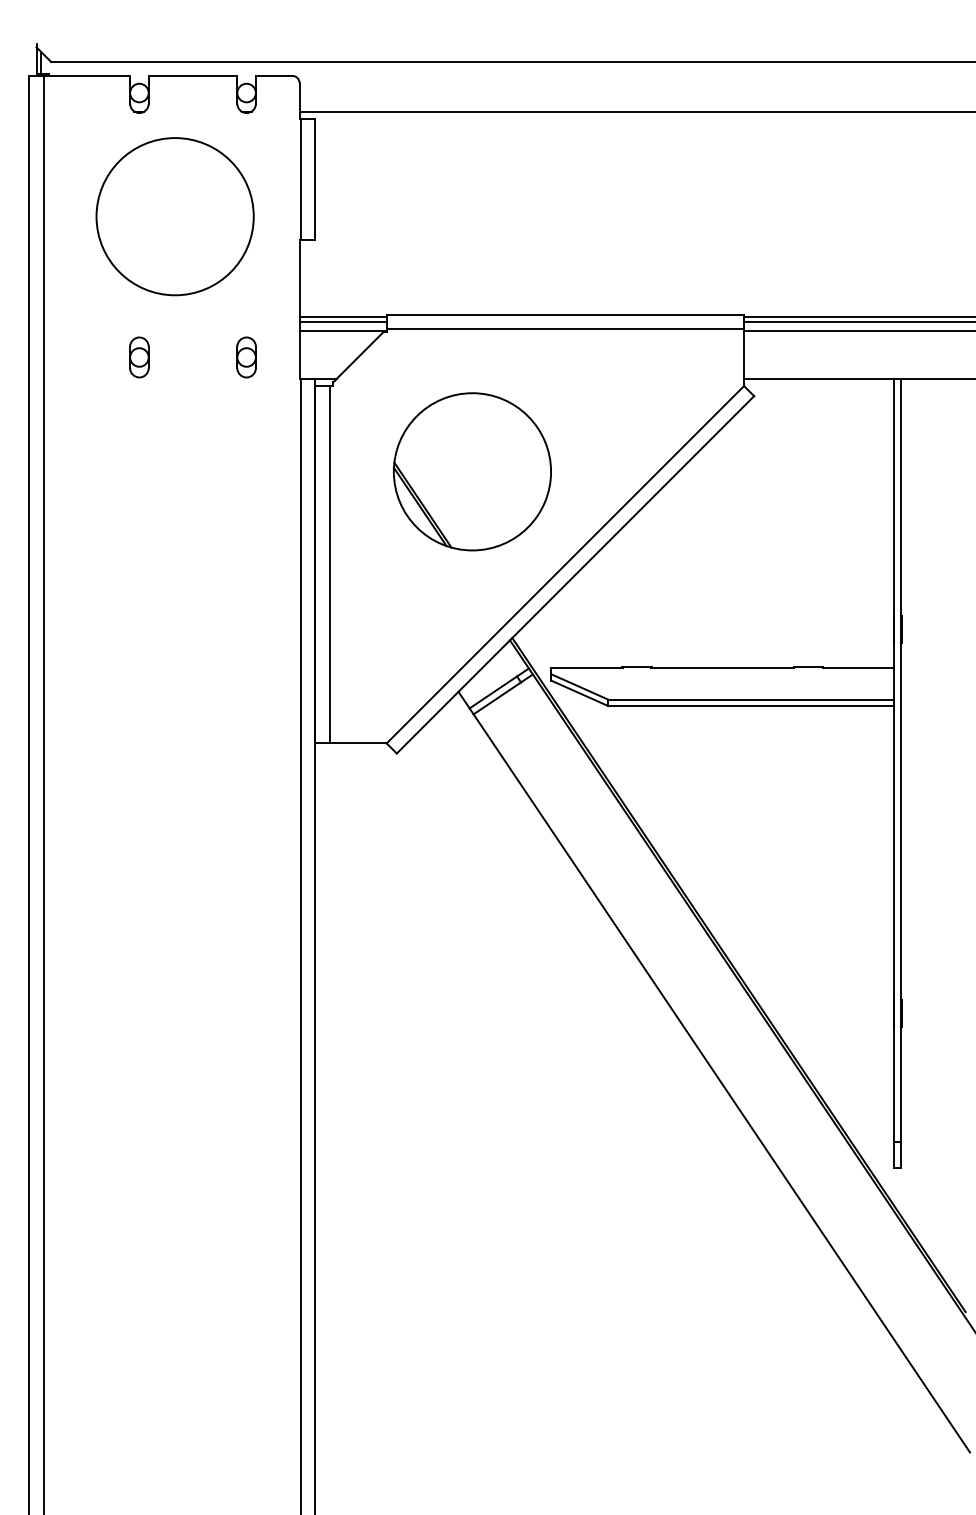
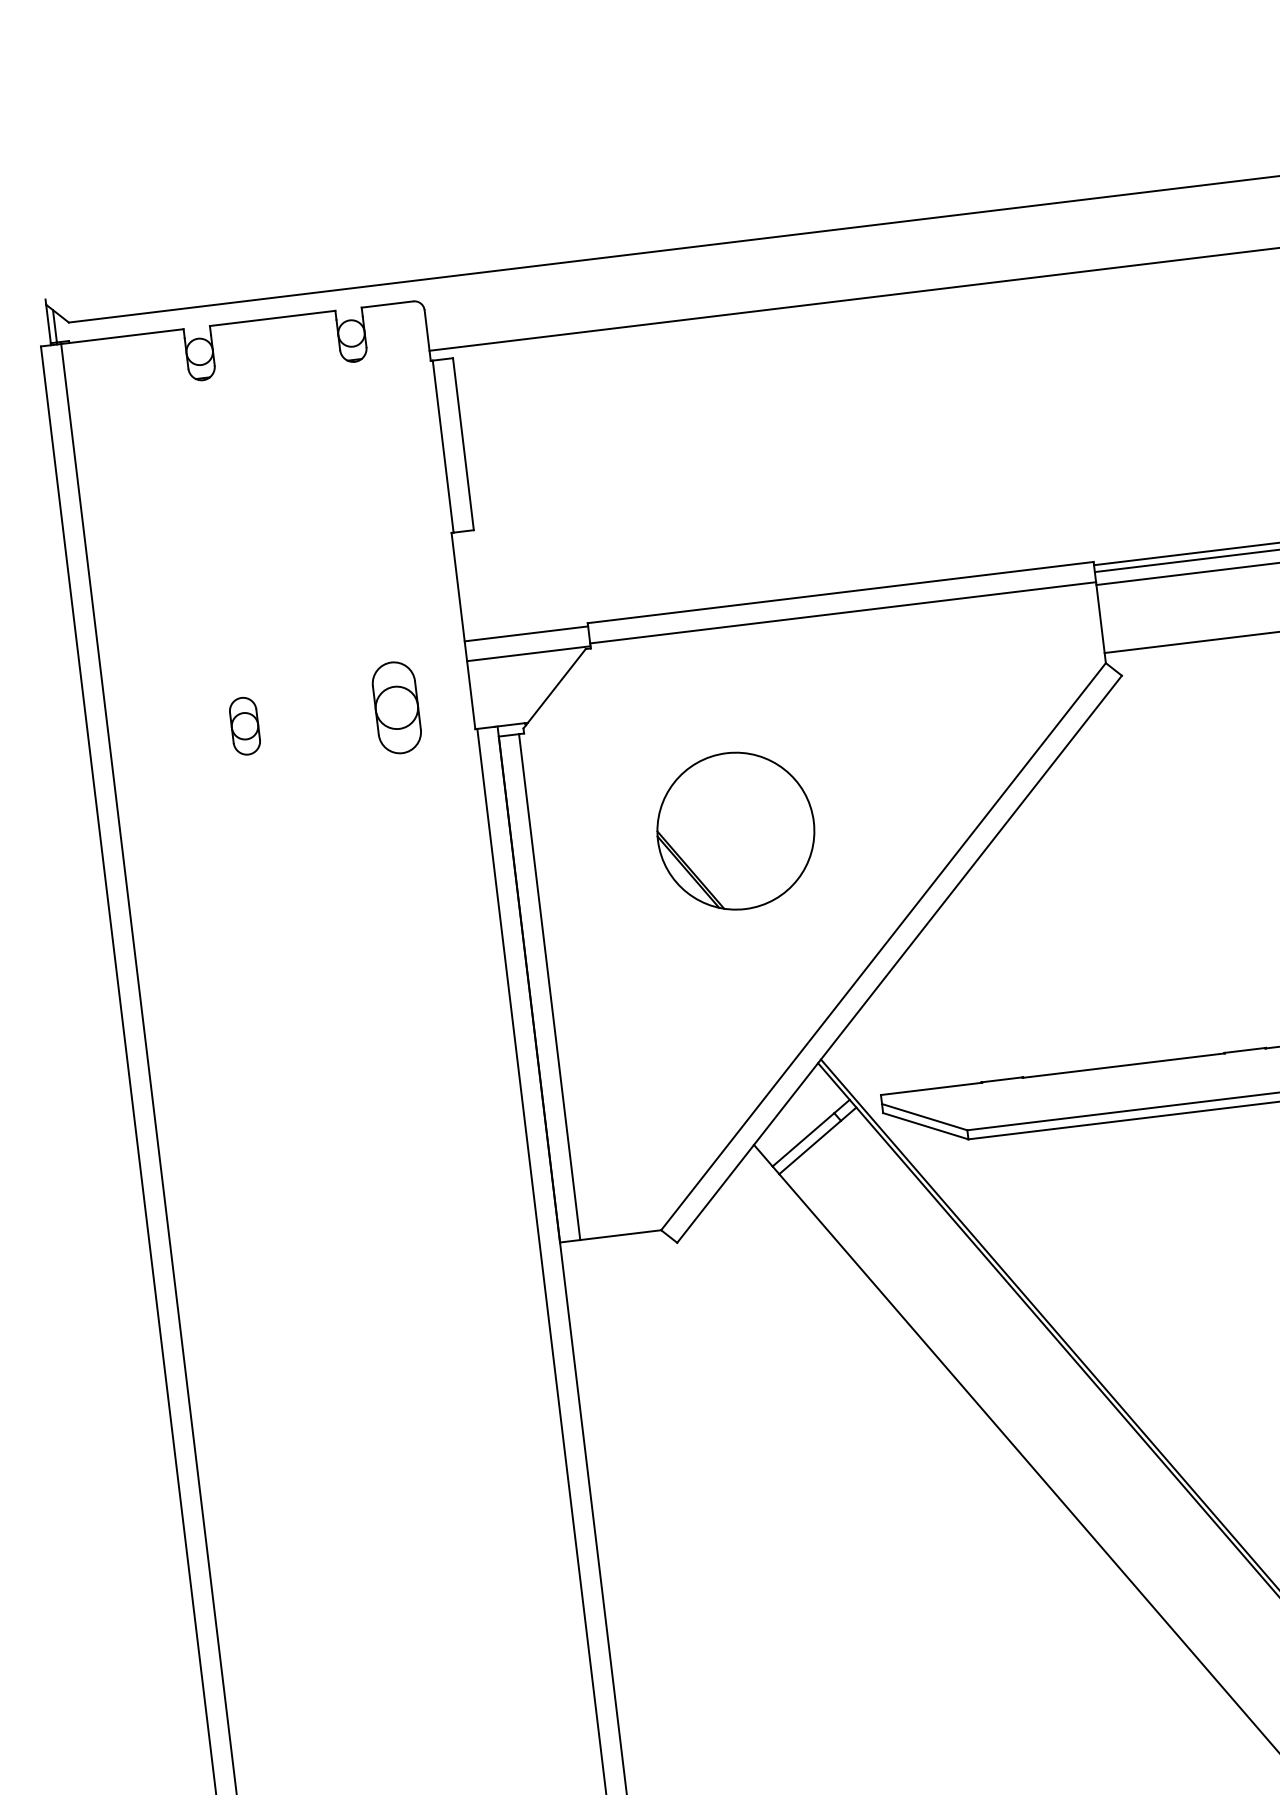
circle: (174, 216) -> (270, 520), removed
line: (342, 321) -> (526, 640), removed
part: (246, 357) -> (396, 707), size x1.6
part: (471, 471) -> (734, 830), size x0.7

